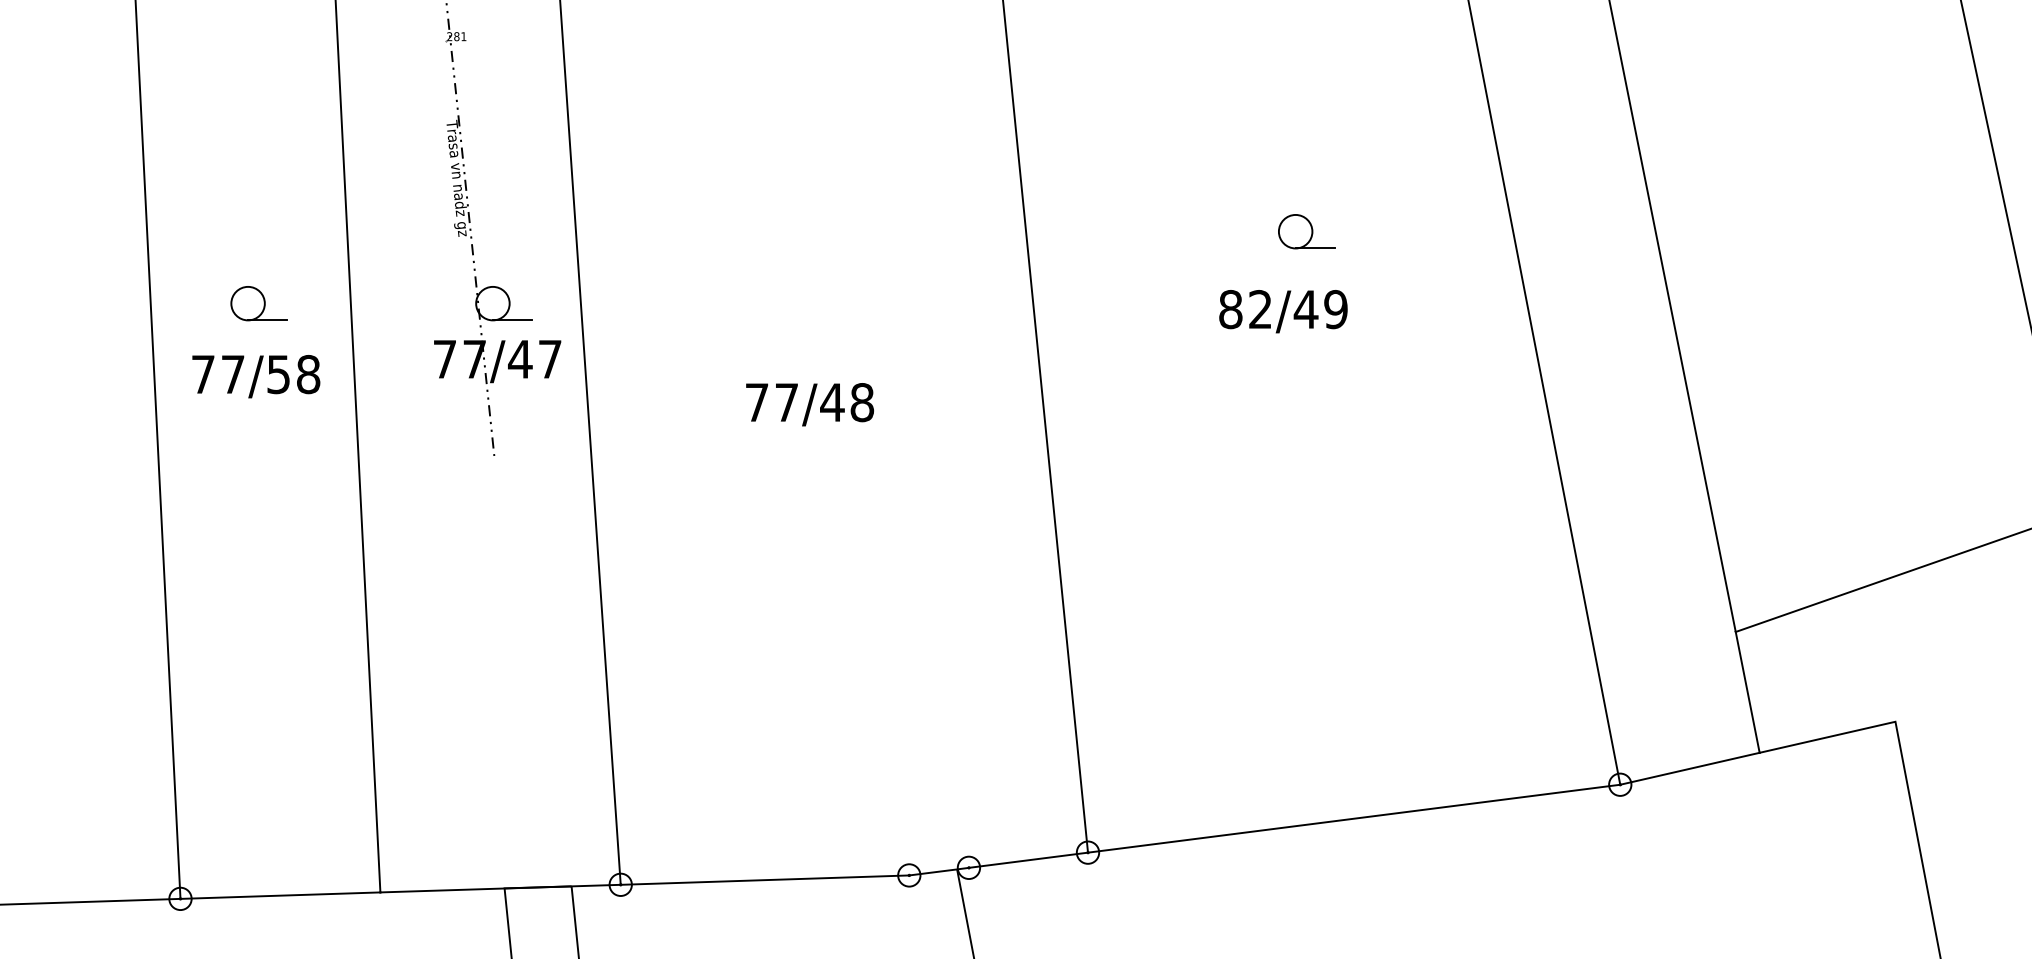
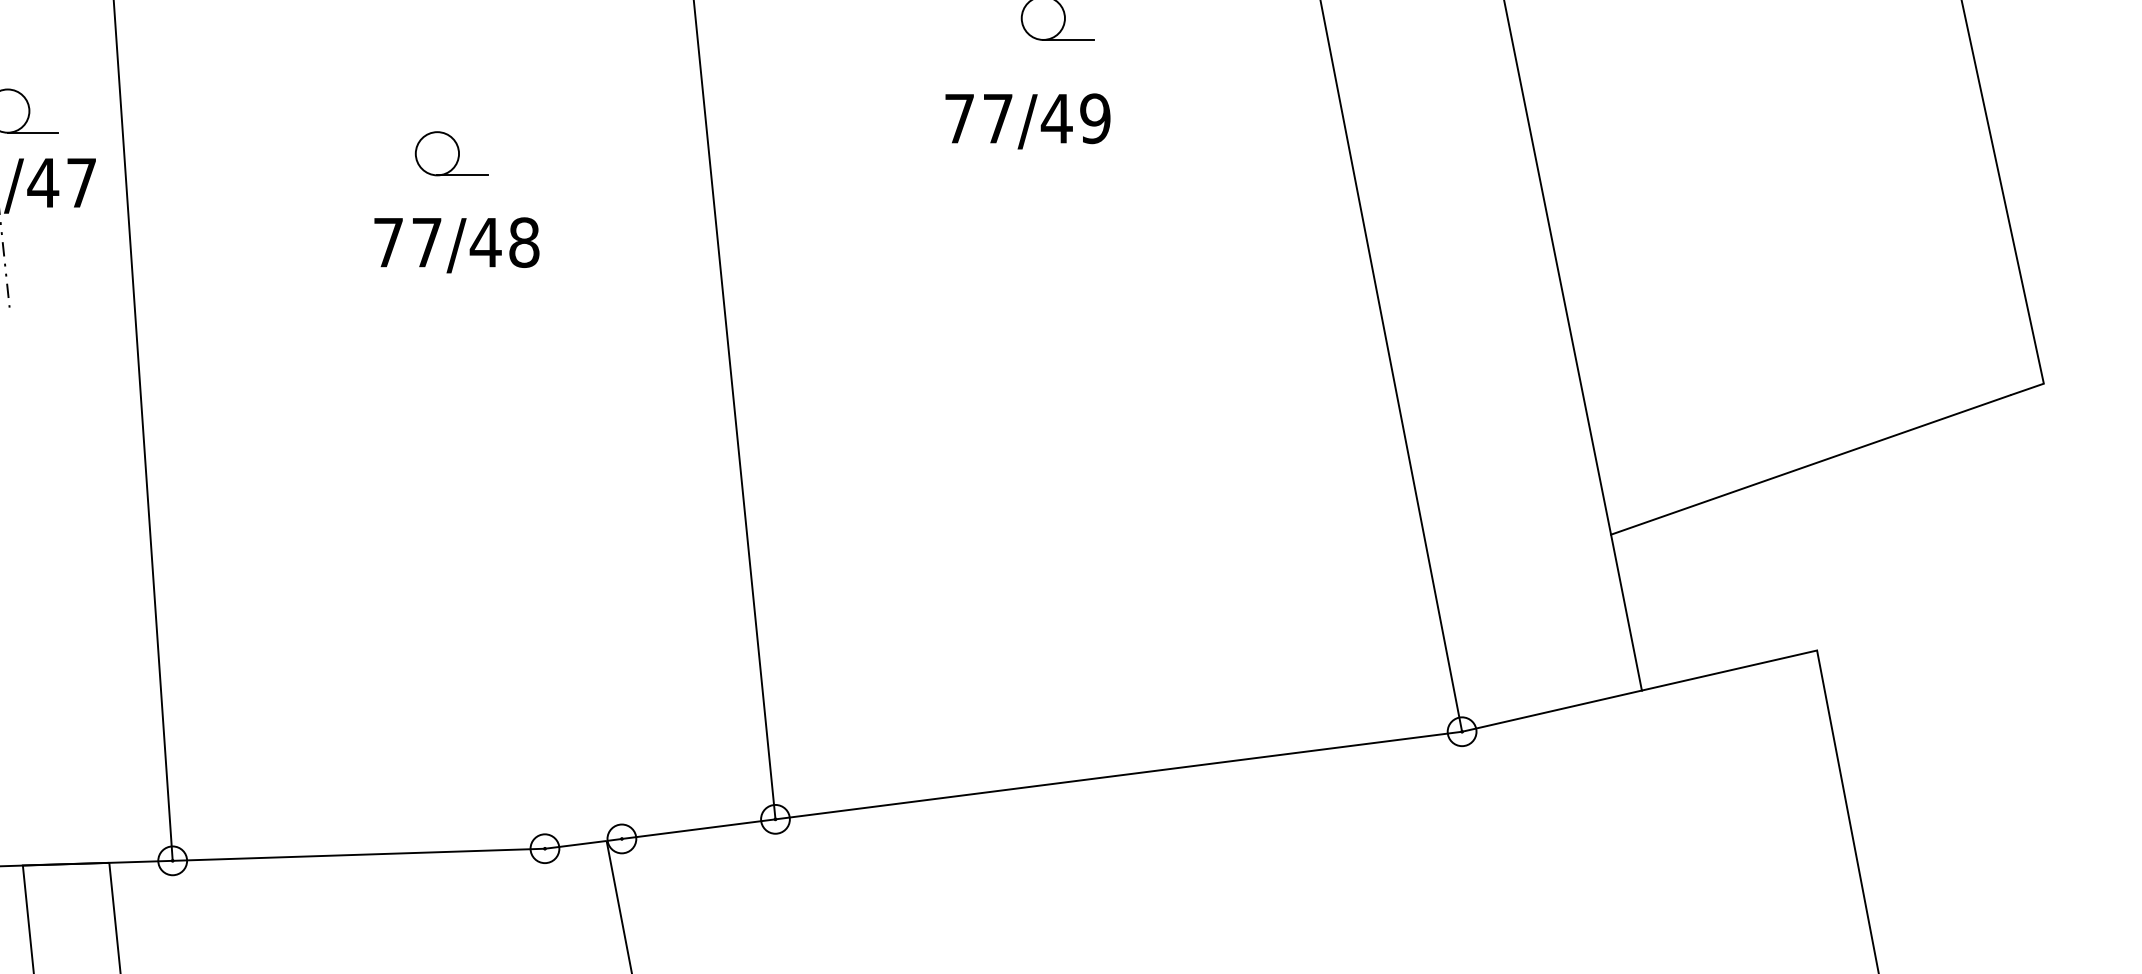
text: (1245, 309) -> (978, 118), 82/49 -> 77/49
part: (836, 336) -> (451, 153), added
text: (809, 404) -> (456, 245), moved

